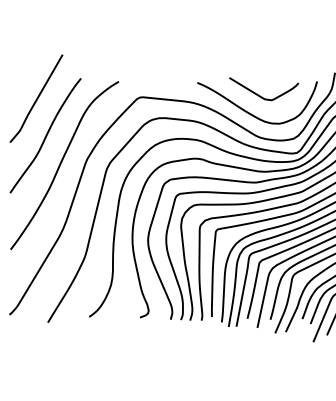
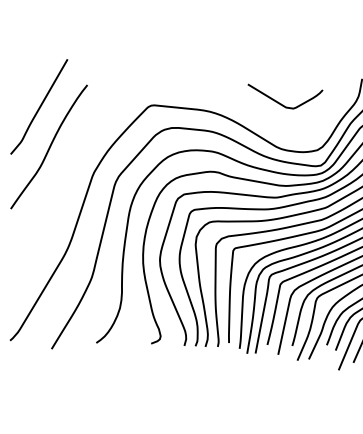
curve: (251, 113) -> (271, 122), removed
curve: (61, 164) -> (66, 178), removed

